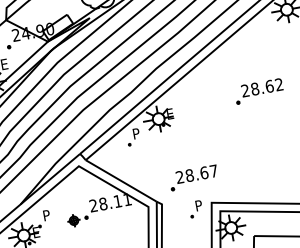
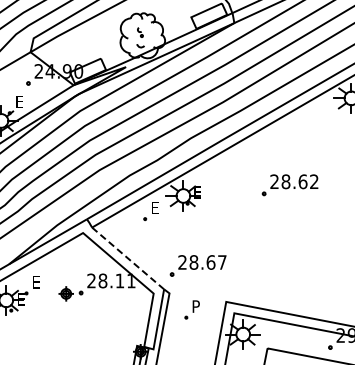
part: (258, 91) -> (289, 185), moved
text: (135, 133) -> (154, 207), P -> E
part: (193, 177) -> (197, 265), moved
line: (120, 181) -> (127, 258), solid -> dashed
part: (195, 208) -> (191, 309), moved
text: (46, 215) -> (36, 282), P -> E

